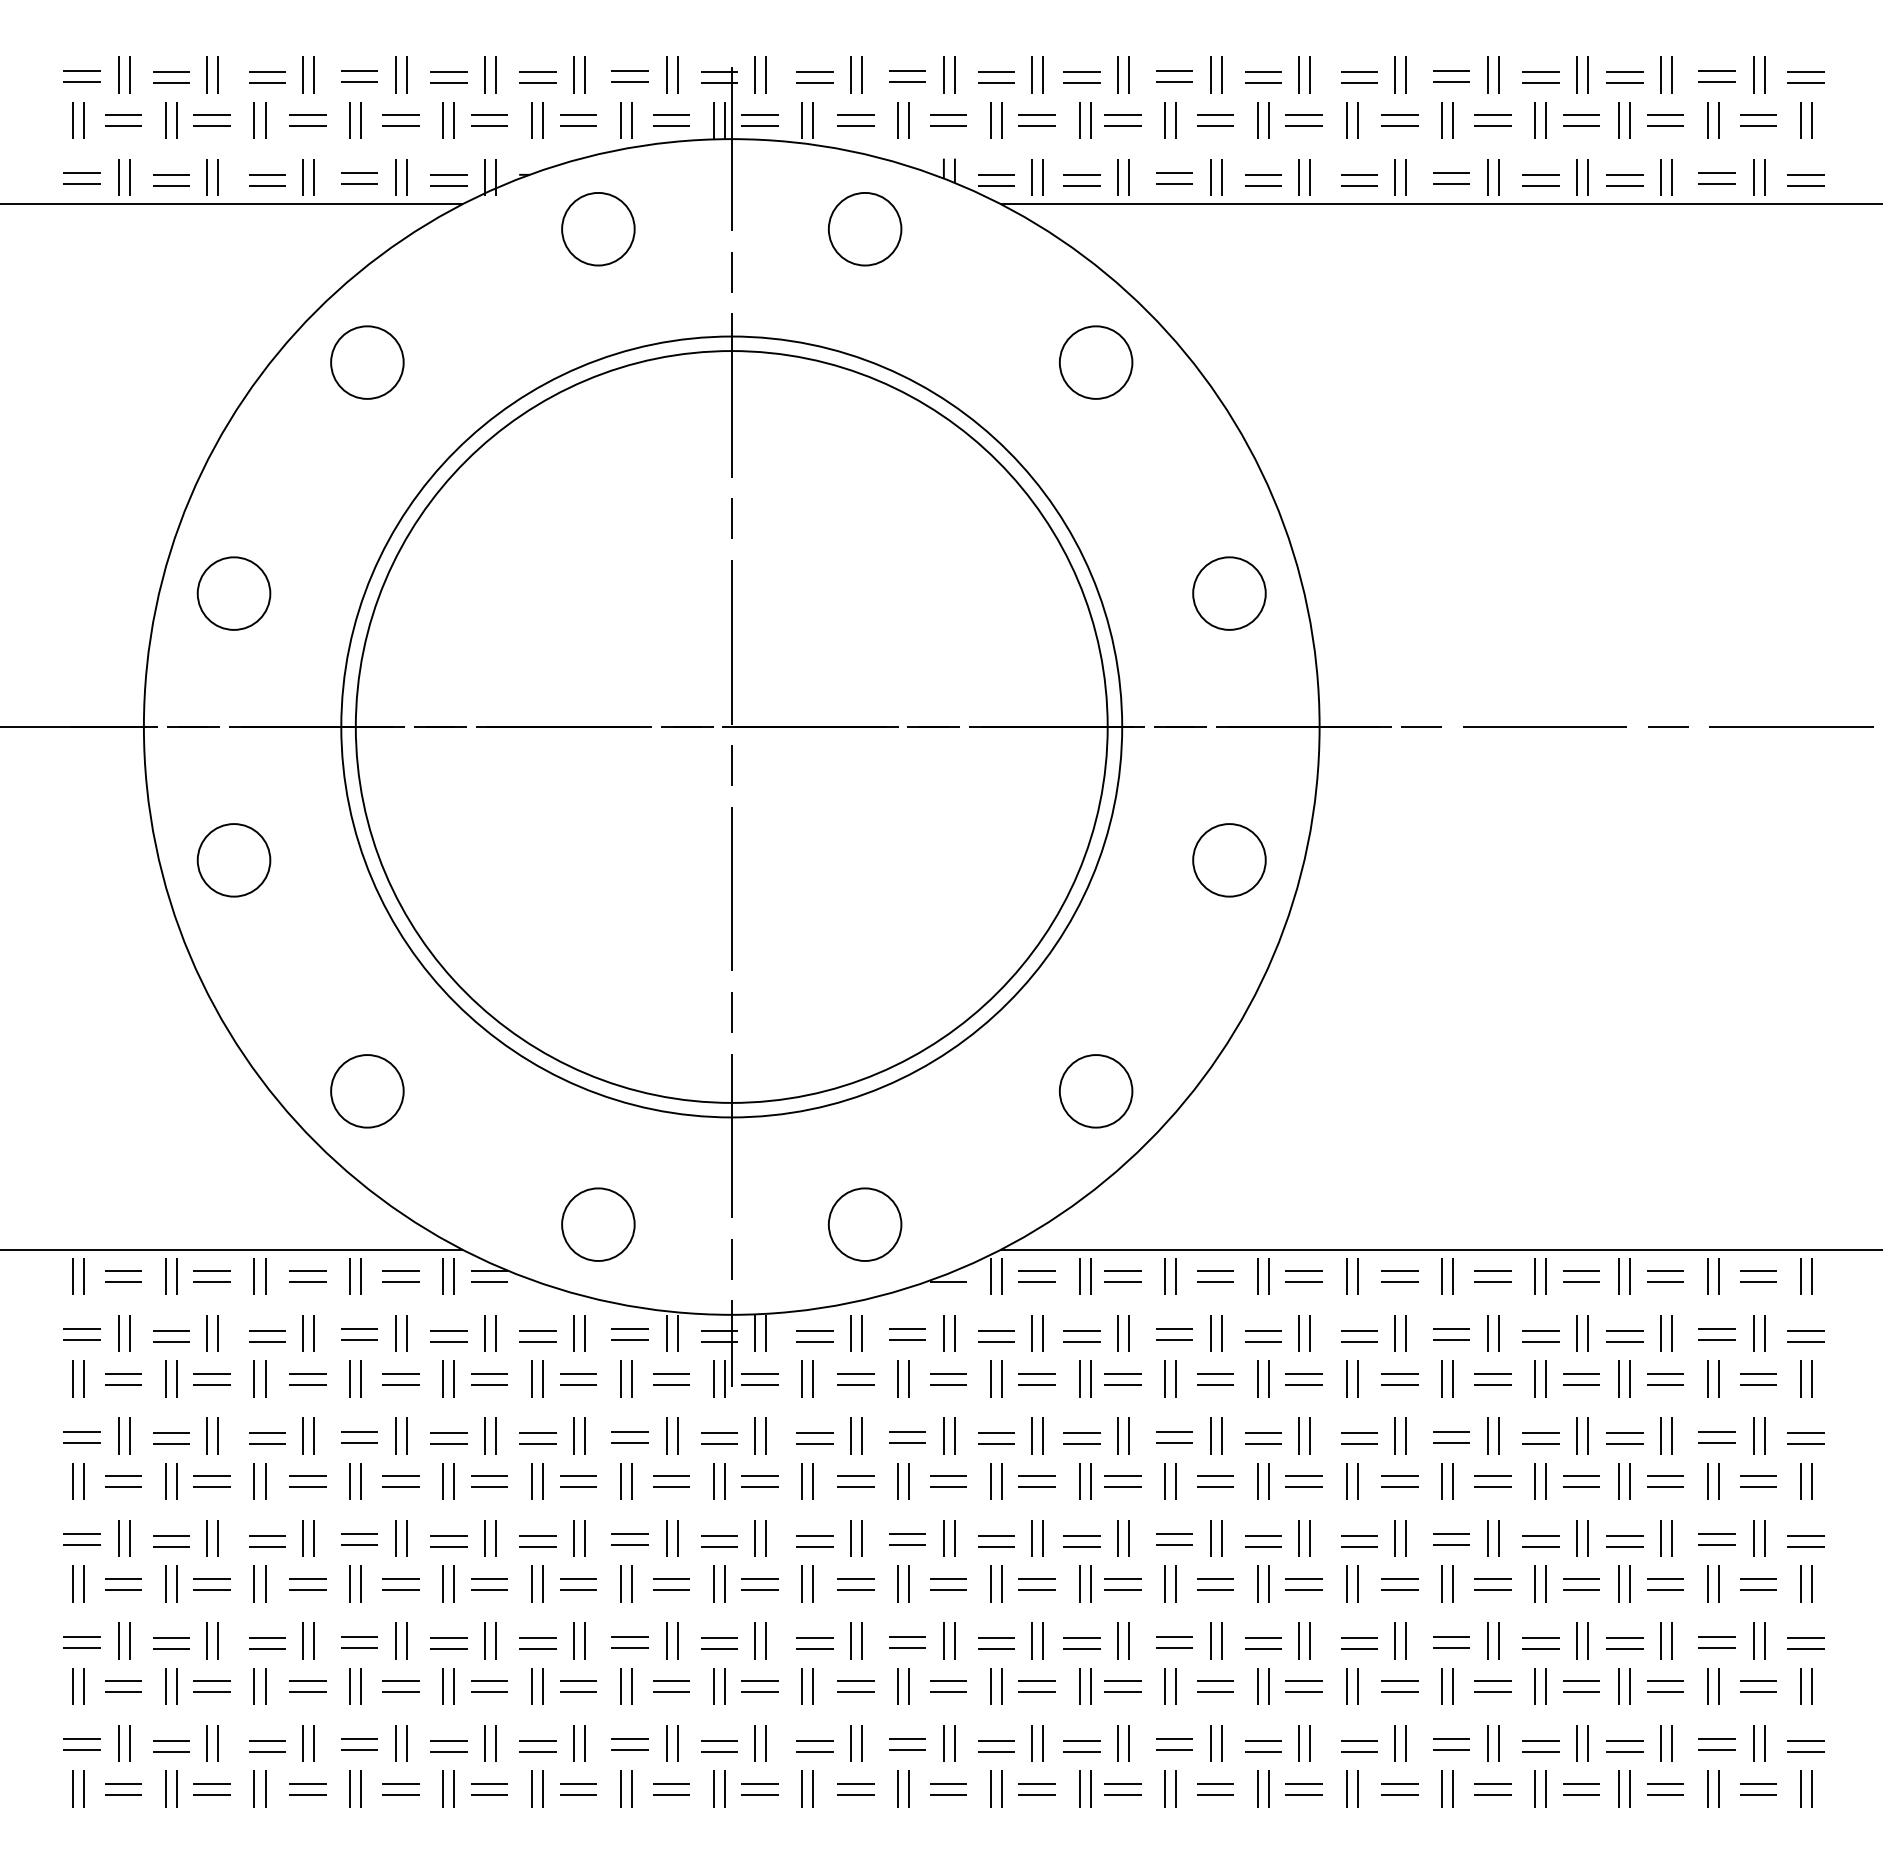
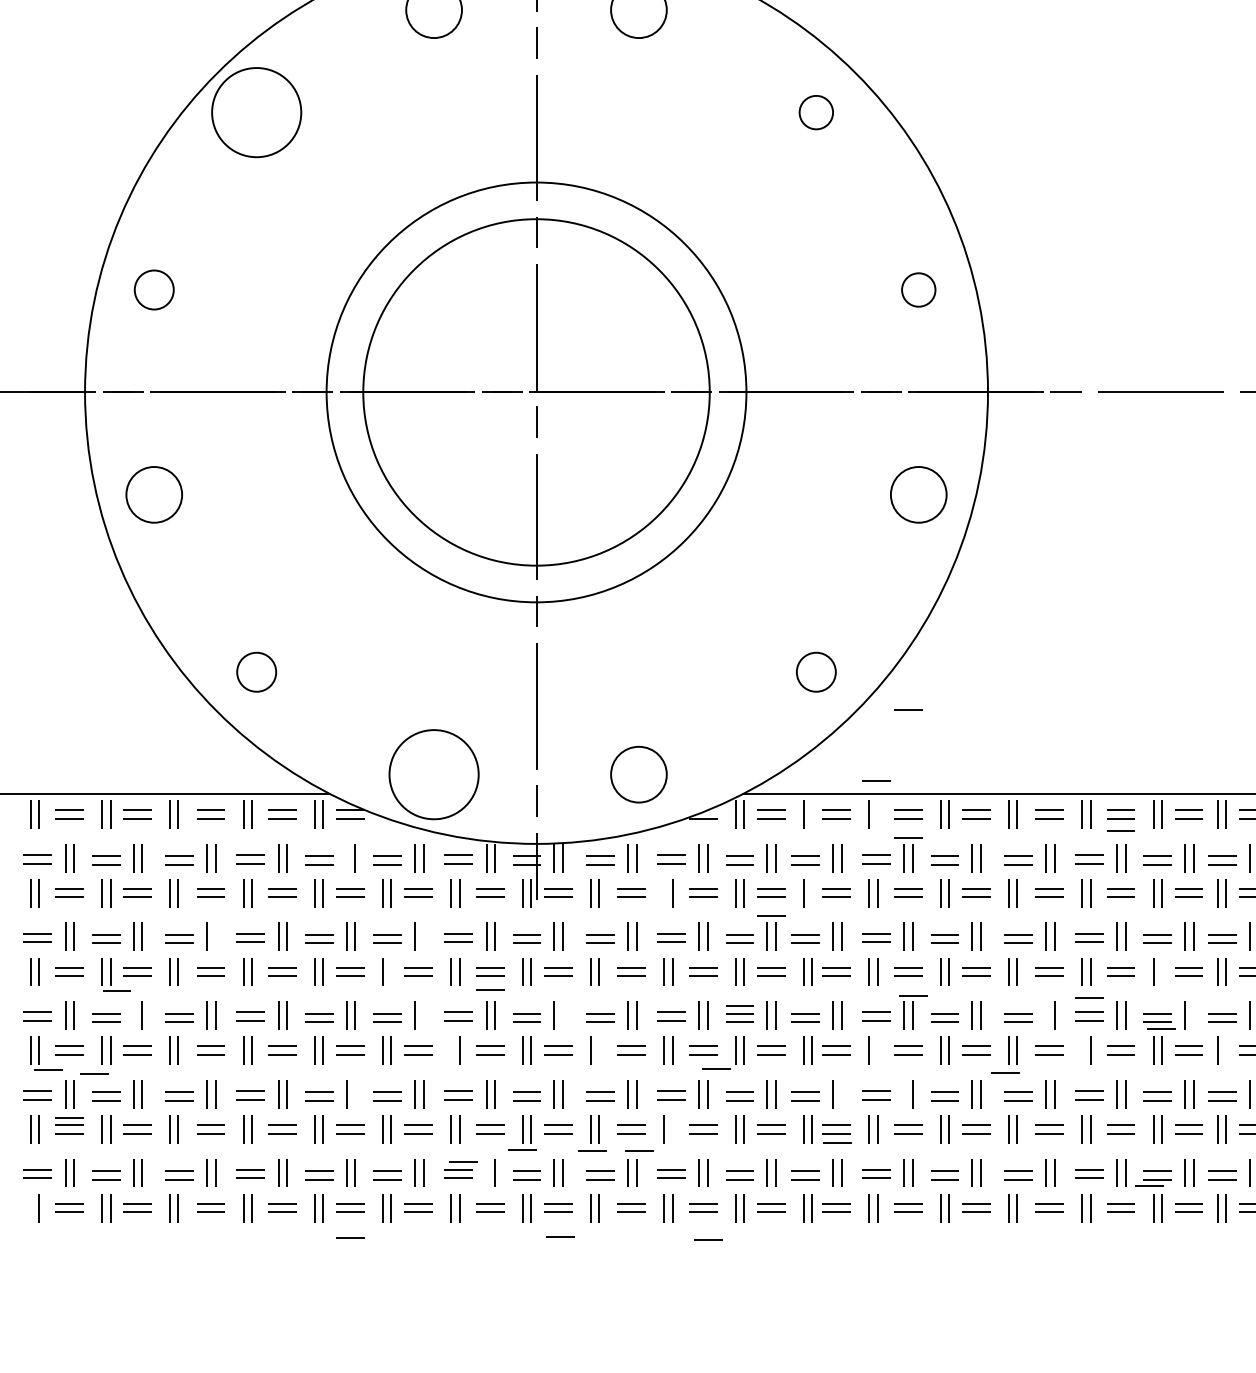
circle: (367, 362) -> (256, 112), size x1.6
circle: (1095, 362) -> (815, 112), size x0.6
circle: (233, 593) -> (153, 289), size x0.7
circle: (1229, 593) -> (918, 289), size x0.6
circle: (731, 726) -> (536, 392), size x0.6
circle: (731, 726) -> (536, 392), size x0.7
circle: (367, 1091) -> (256, 672), size x0.7
circle: (1095, 1091) -> (815, 672), size x0.7
line: (1215, 1139) -> (908, 709), added
circle: (598, 1224) -> (434, 774), size x1.6
line: (1174, 1231) -> (876, 779), added
line: (1090, 1276) -> (812, 814), removed
line: (1175, 1276) -> (877, 814), removed
line: (1492, 1297) -> (1120, 830), added
line: (1215, 1307) -> (908, 838), added
line: (484, 1333) -> (346, 858), removed
line: (897, 1378) -> (663, 892), removed
line: (1090, 1378) -> (812, 892), removed
line: (1036, 1407) -> (770, 915), added
line: (313, 1435) -> (215, 936), removed
line: (584, 1435) -> (423, 936), removed
line: (542, 1481) -> (391, 971), removed
line: (1545, 1481) -> (1161, 971), removed
line: (671, 1504) -> (490, 989), added
line: (185, 1506) -> (117, 991), added
line: (1222, 1512) -> (913, 995), added
line: (1451, 1515) -> (1089, 998), added
line: (996, 1525) -> (739, 1005), added
line: (206, 1538) -> (133, 1015), removed
line: (584, 1538) -> (423, 1015), removed
line: (765, 1538) -> (562, 1015), removed
line: (1394, 1538) -> (1045, 1015), removed
line: (1587, 1538) -> (1193, 1015), removed
line: (1545, 1554) -> (1161, 1027), added
line: (620, 1583) -> (451, 1050), removed
line: (812, 1583) -> (598, 1050), removed
line: (1175, 1583) -> (877, 1050), removed
line: (1441, 1583) -> (1081, 1050), removed
line: (1629, 1583) -> (1225, 1050), removed
line: (966, 1607) -> (716, 1068), added
line: (95, 1608) -> (47, 1069), added
line: (1341, 1612) -> (1004, 1072), added
line: (156, 1613) -> (94, 1073), added
line: (495, 1640) -> (355, 1094), removed
line: (1128, 1640) -> (841, 1094), removed
line: (1210, 1640) -> (904, 1094), removed
line: (123, 1671) -> (69, 1117), added
line: (908, 1686) -> (672, 1129), removed
line: (1123, 1703) -> (837, 1142), added
line: (713, 1713) -> (522, 1150), added
line: (866, 1713) -> (640, 1150), added
line: (803, 1714) -> (591, 1150), added
line: (636, 1729) -> (463, 1162), added
line: (666, 1743) -> (486, 1173), removed
line: (1529, 1759) -> (1149, 1185), added
line: (72, 1788) -> (30, 1207), removed
line: (762, 1825) -> (560, 1236), added
line: (489, 1827) -> (350, 1237), added
line: (955, 1830) -> (708, 1239), added

